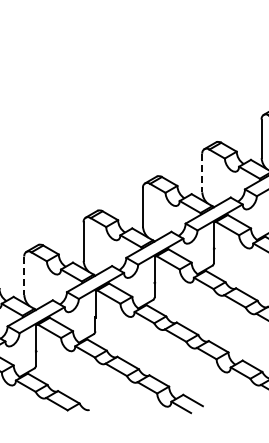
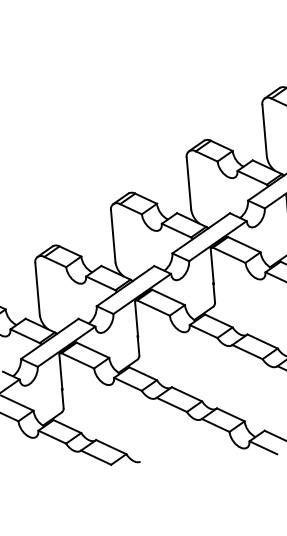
line: (202, 173) -> (264, 131), dashed -> solid
line: (24, 276) -> (37, 290), dashed -> solid

